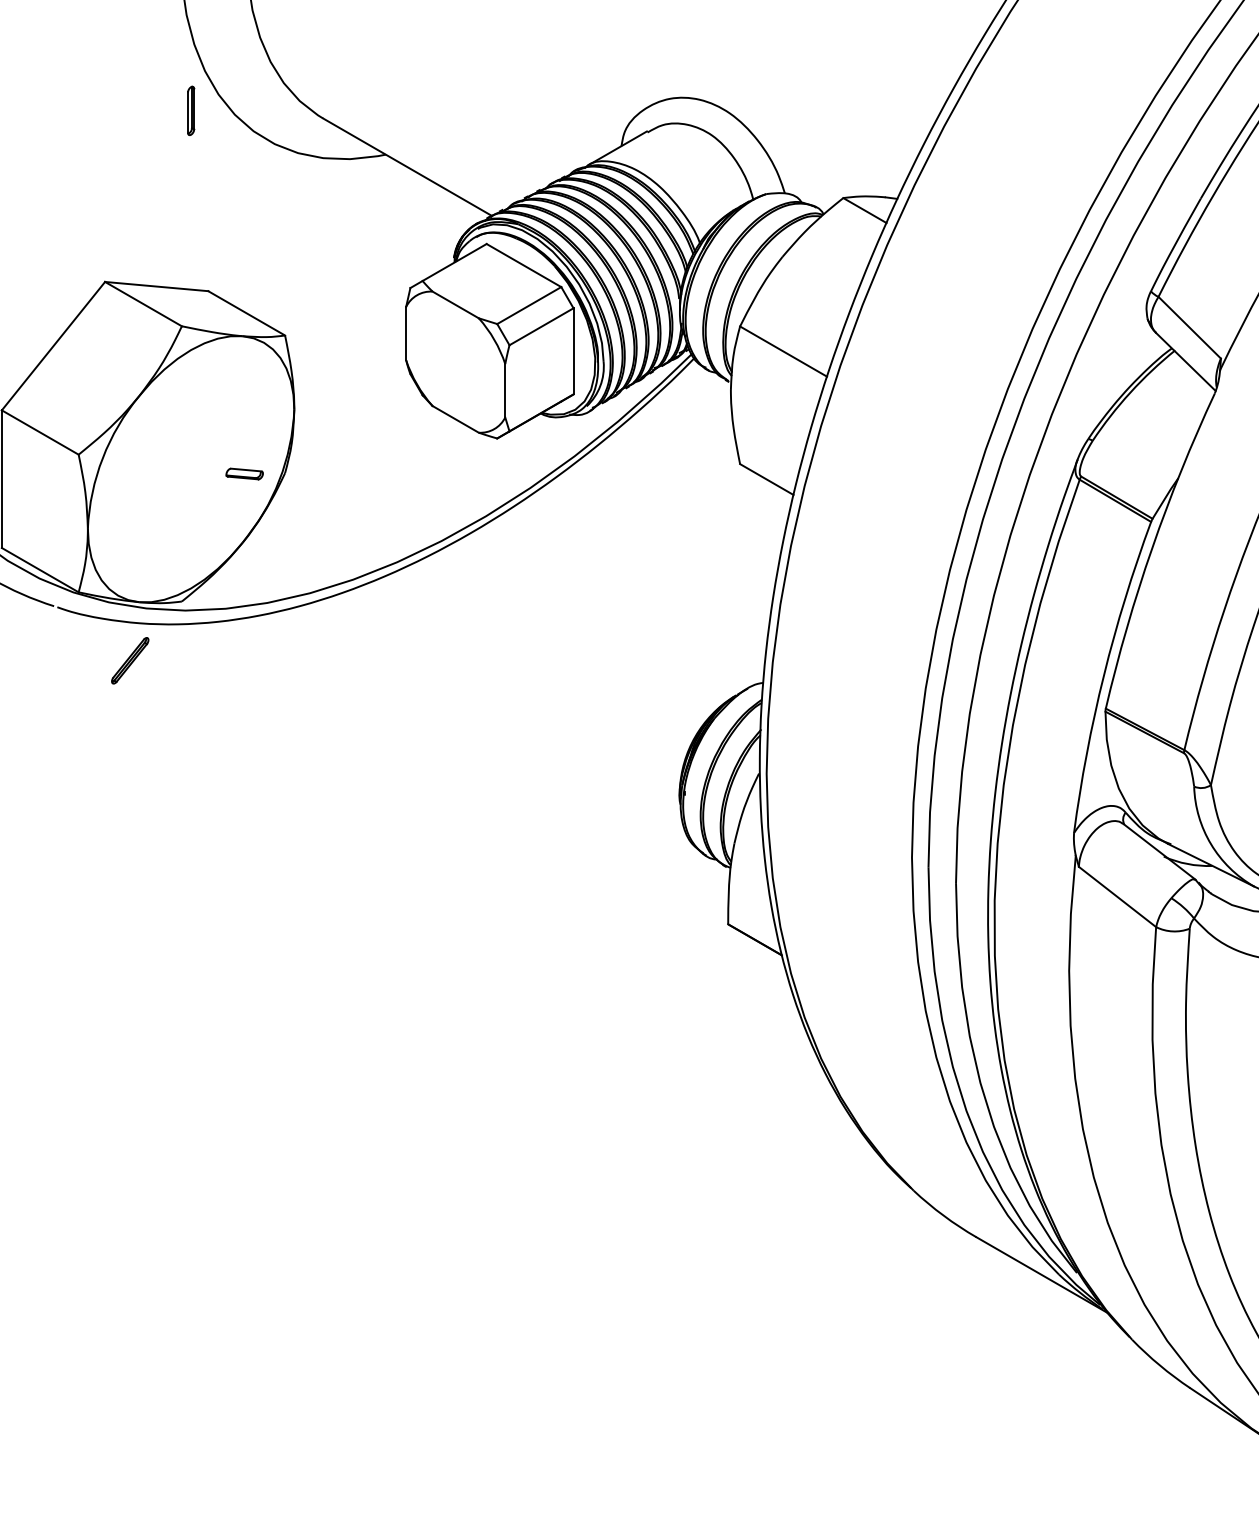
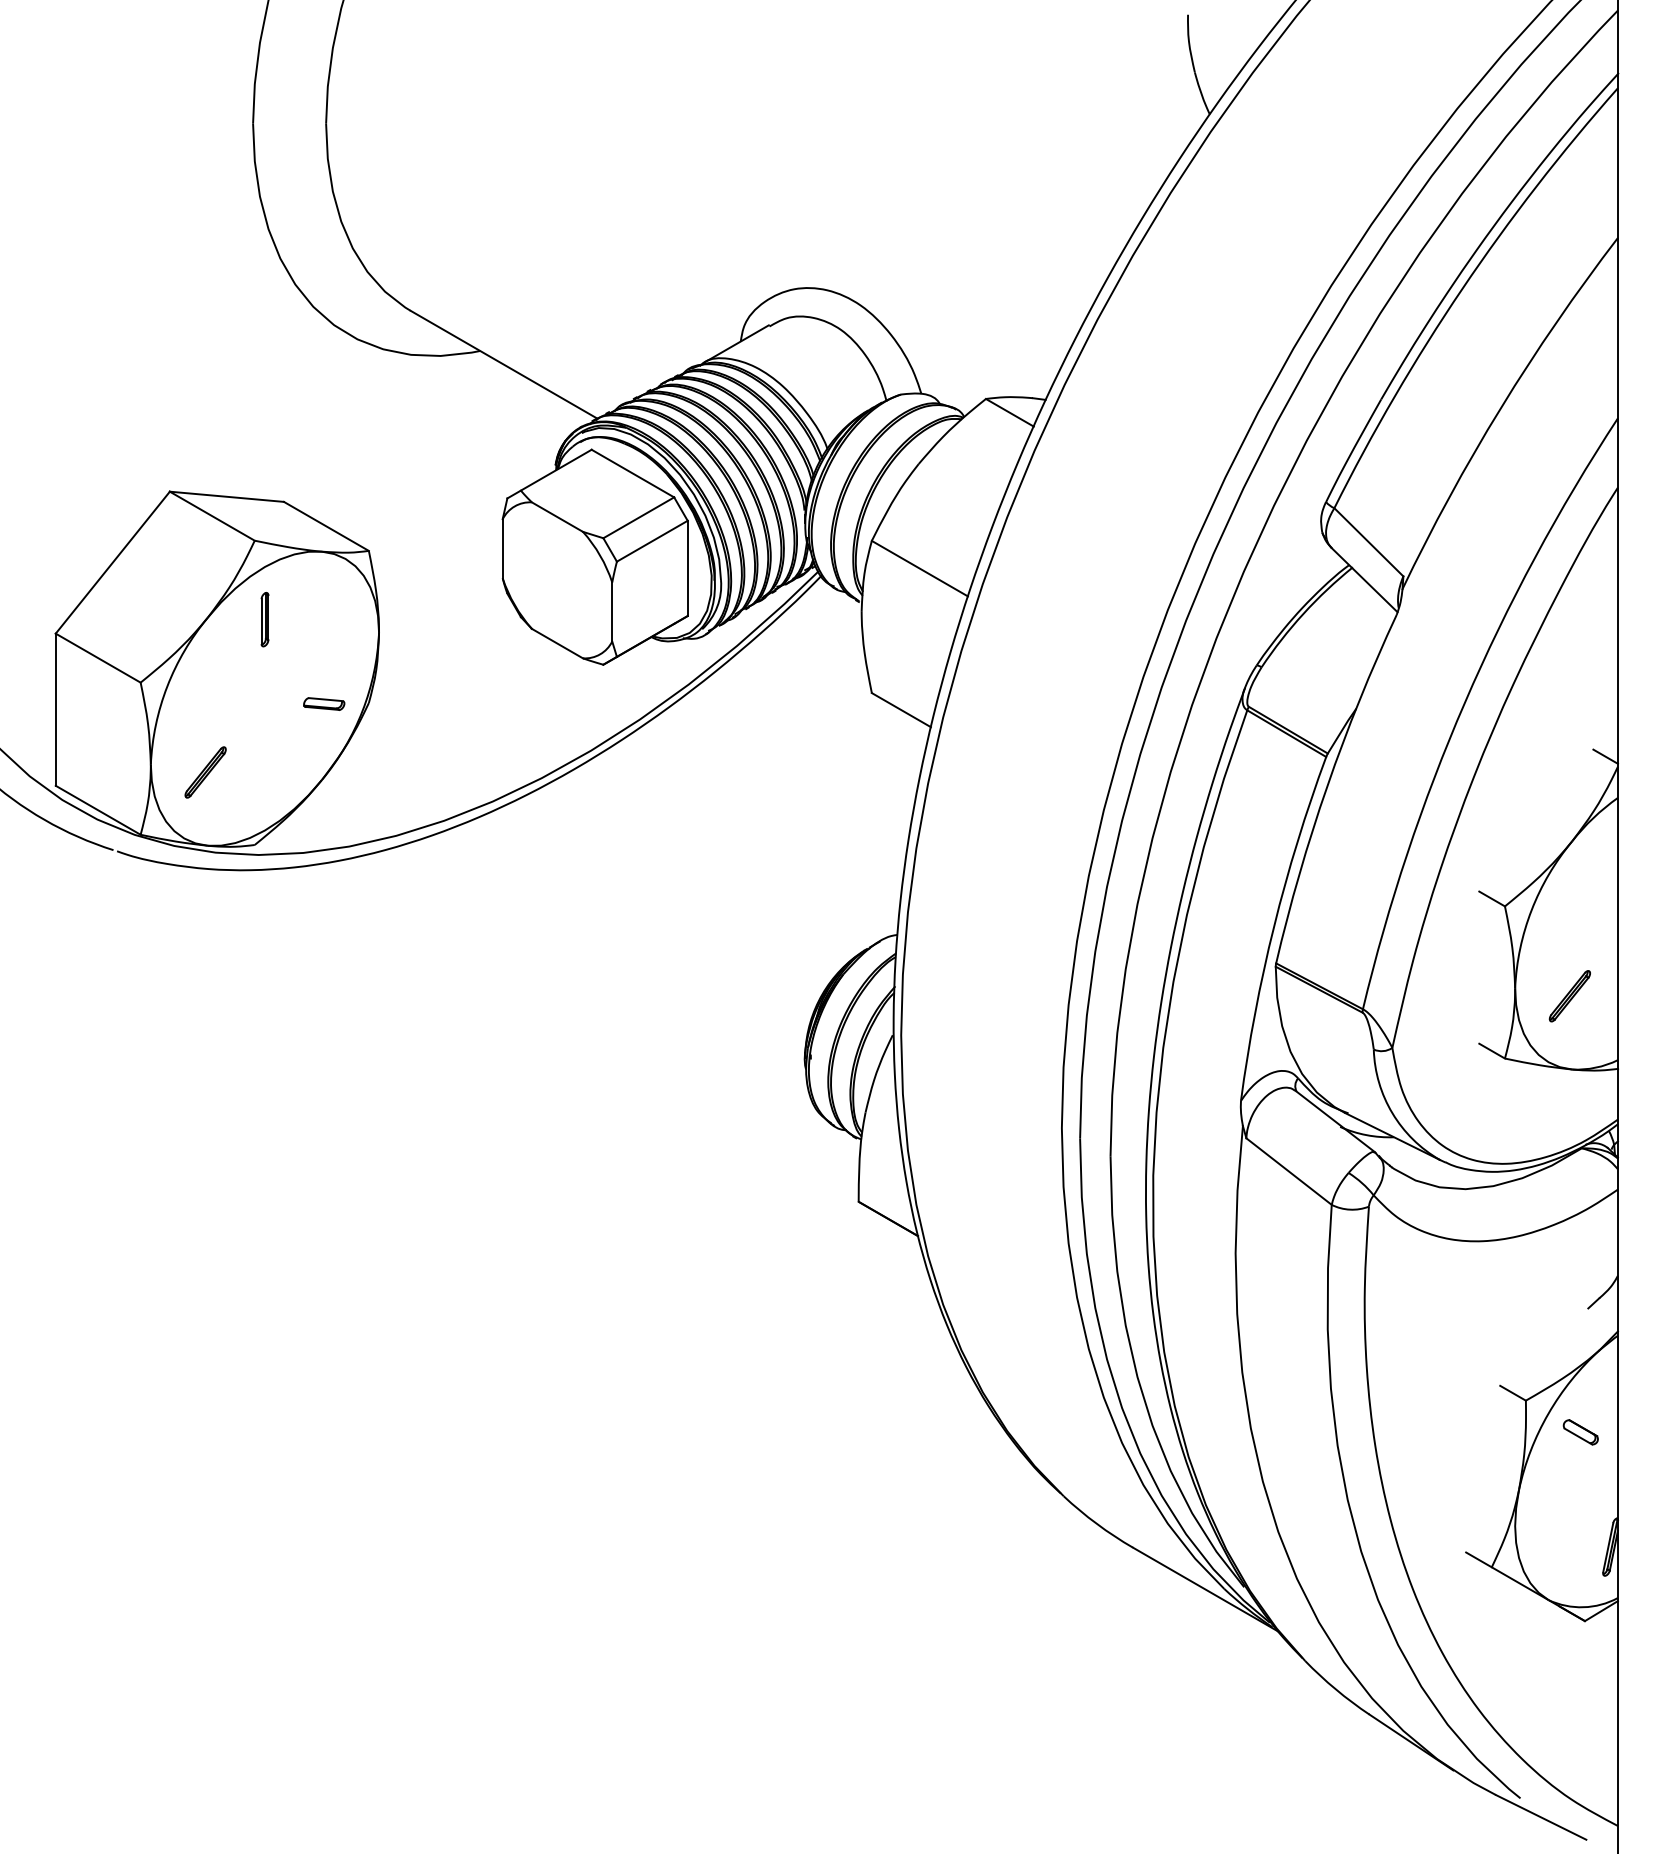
part: (190, 110) -> (264, 619), moved
part: (130, 660) -> (205, 772), moved

